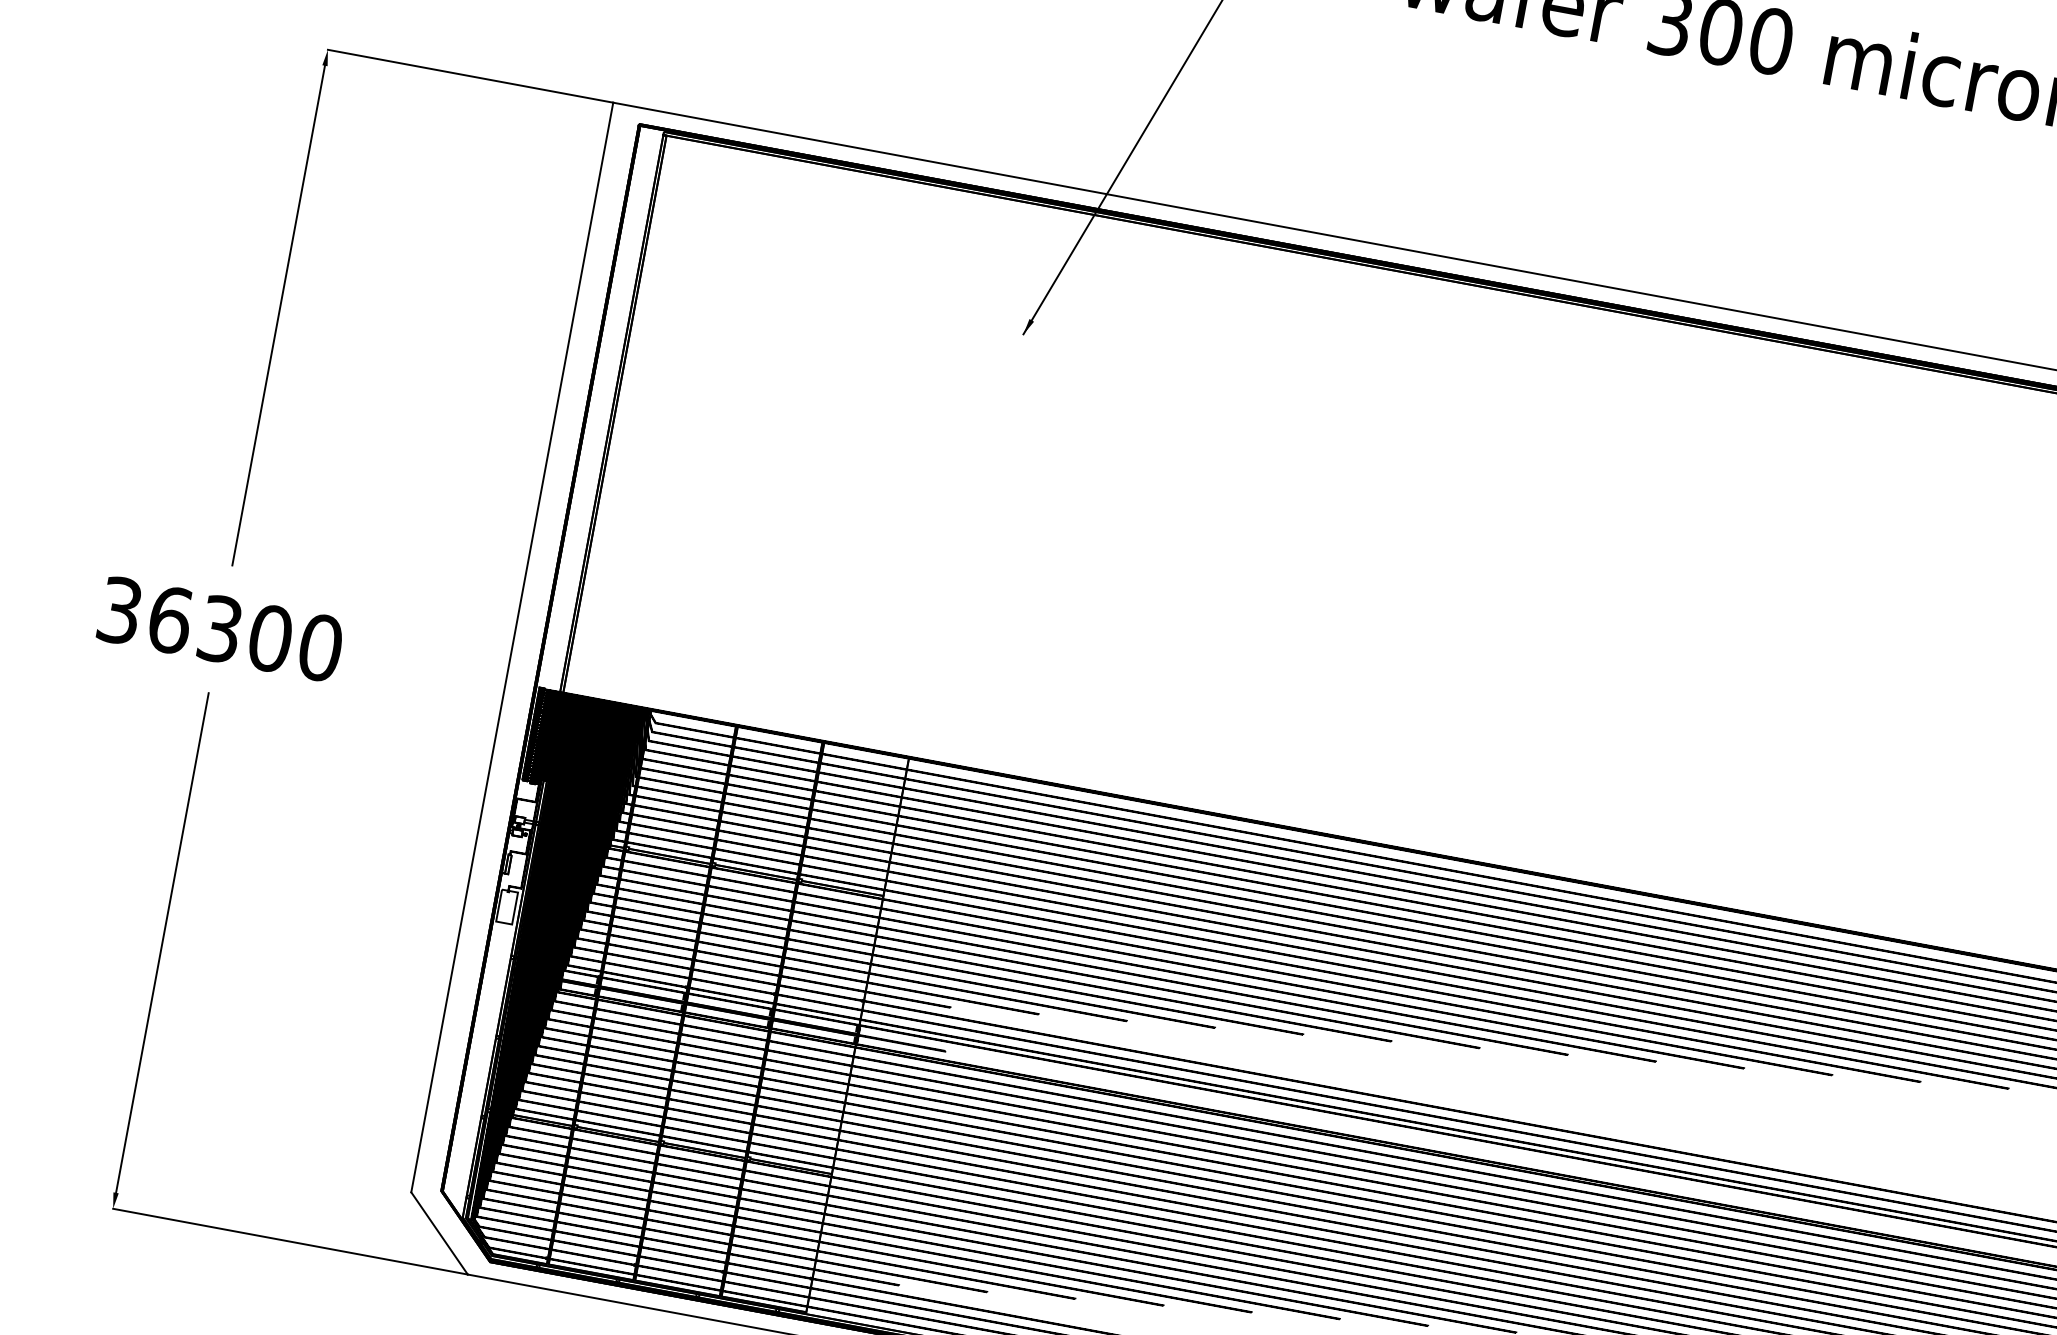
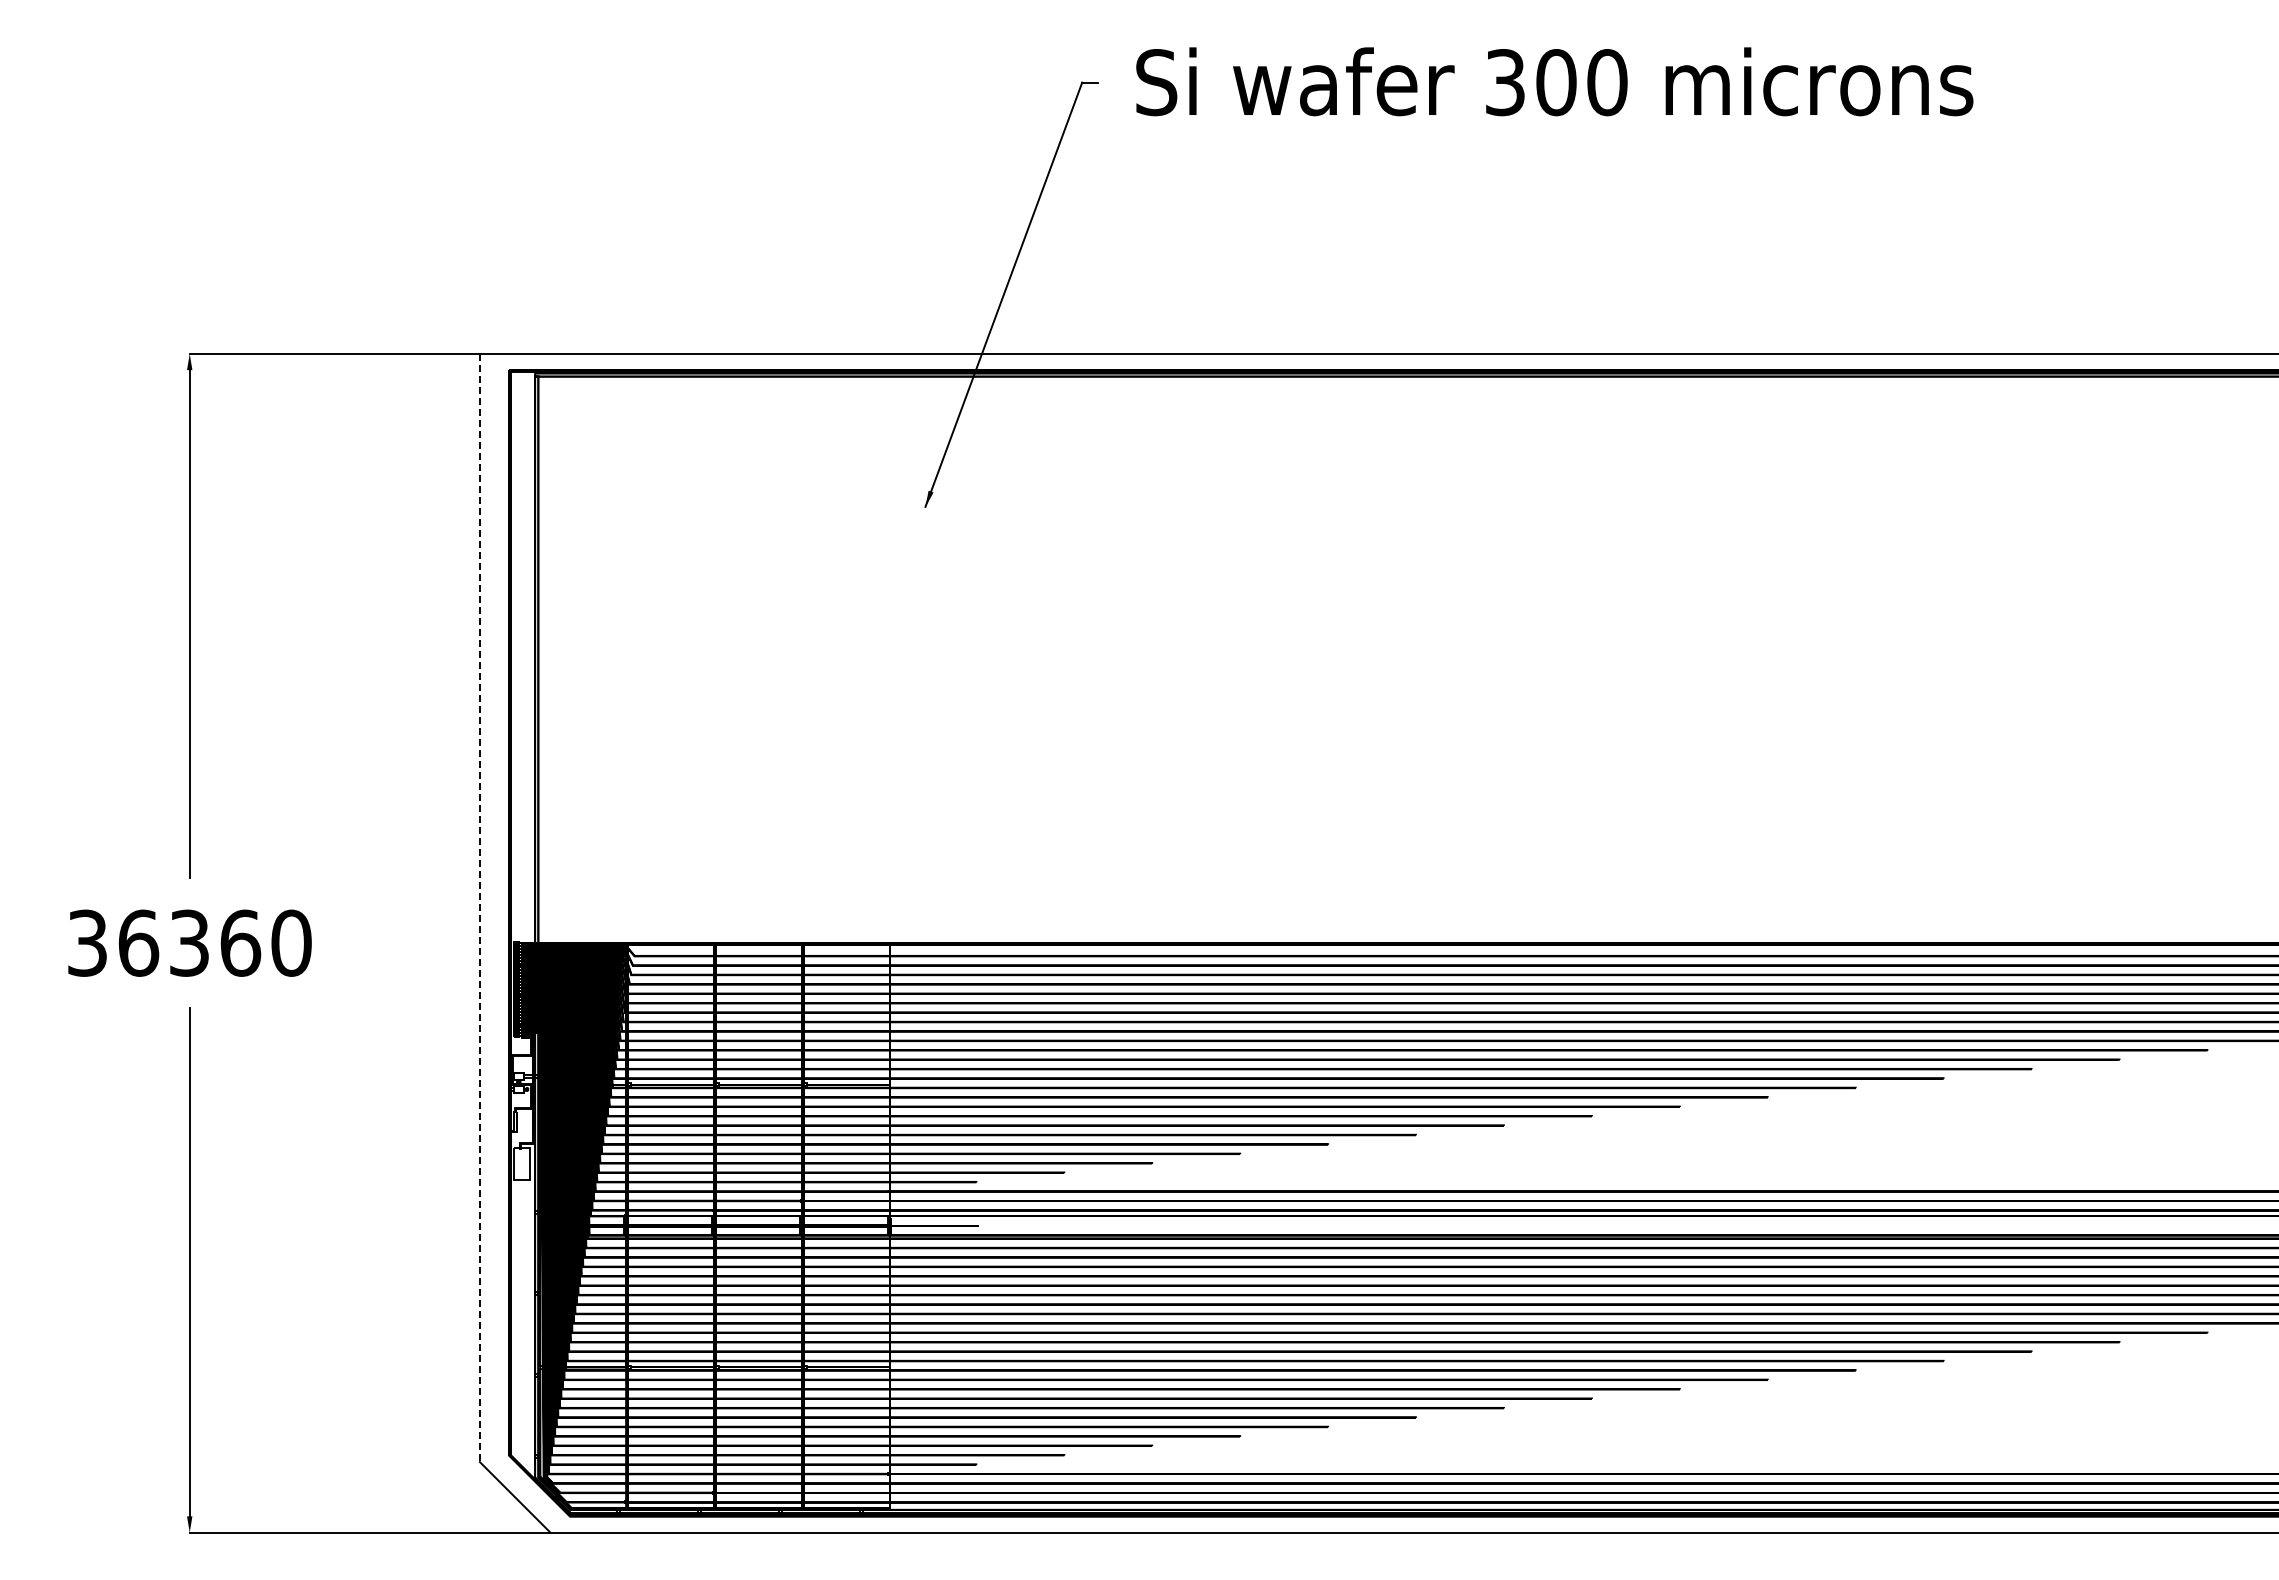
text: (270, 637) -> (240, 942), 36300 -> 36360
line: (511, 647) -> (479, 908), solid -> dashed

